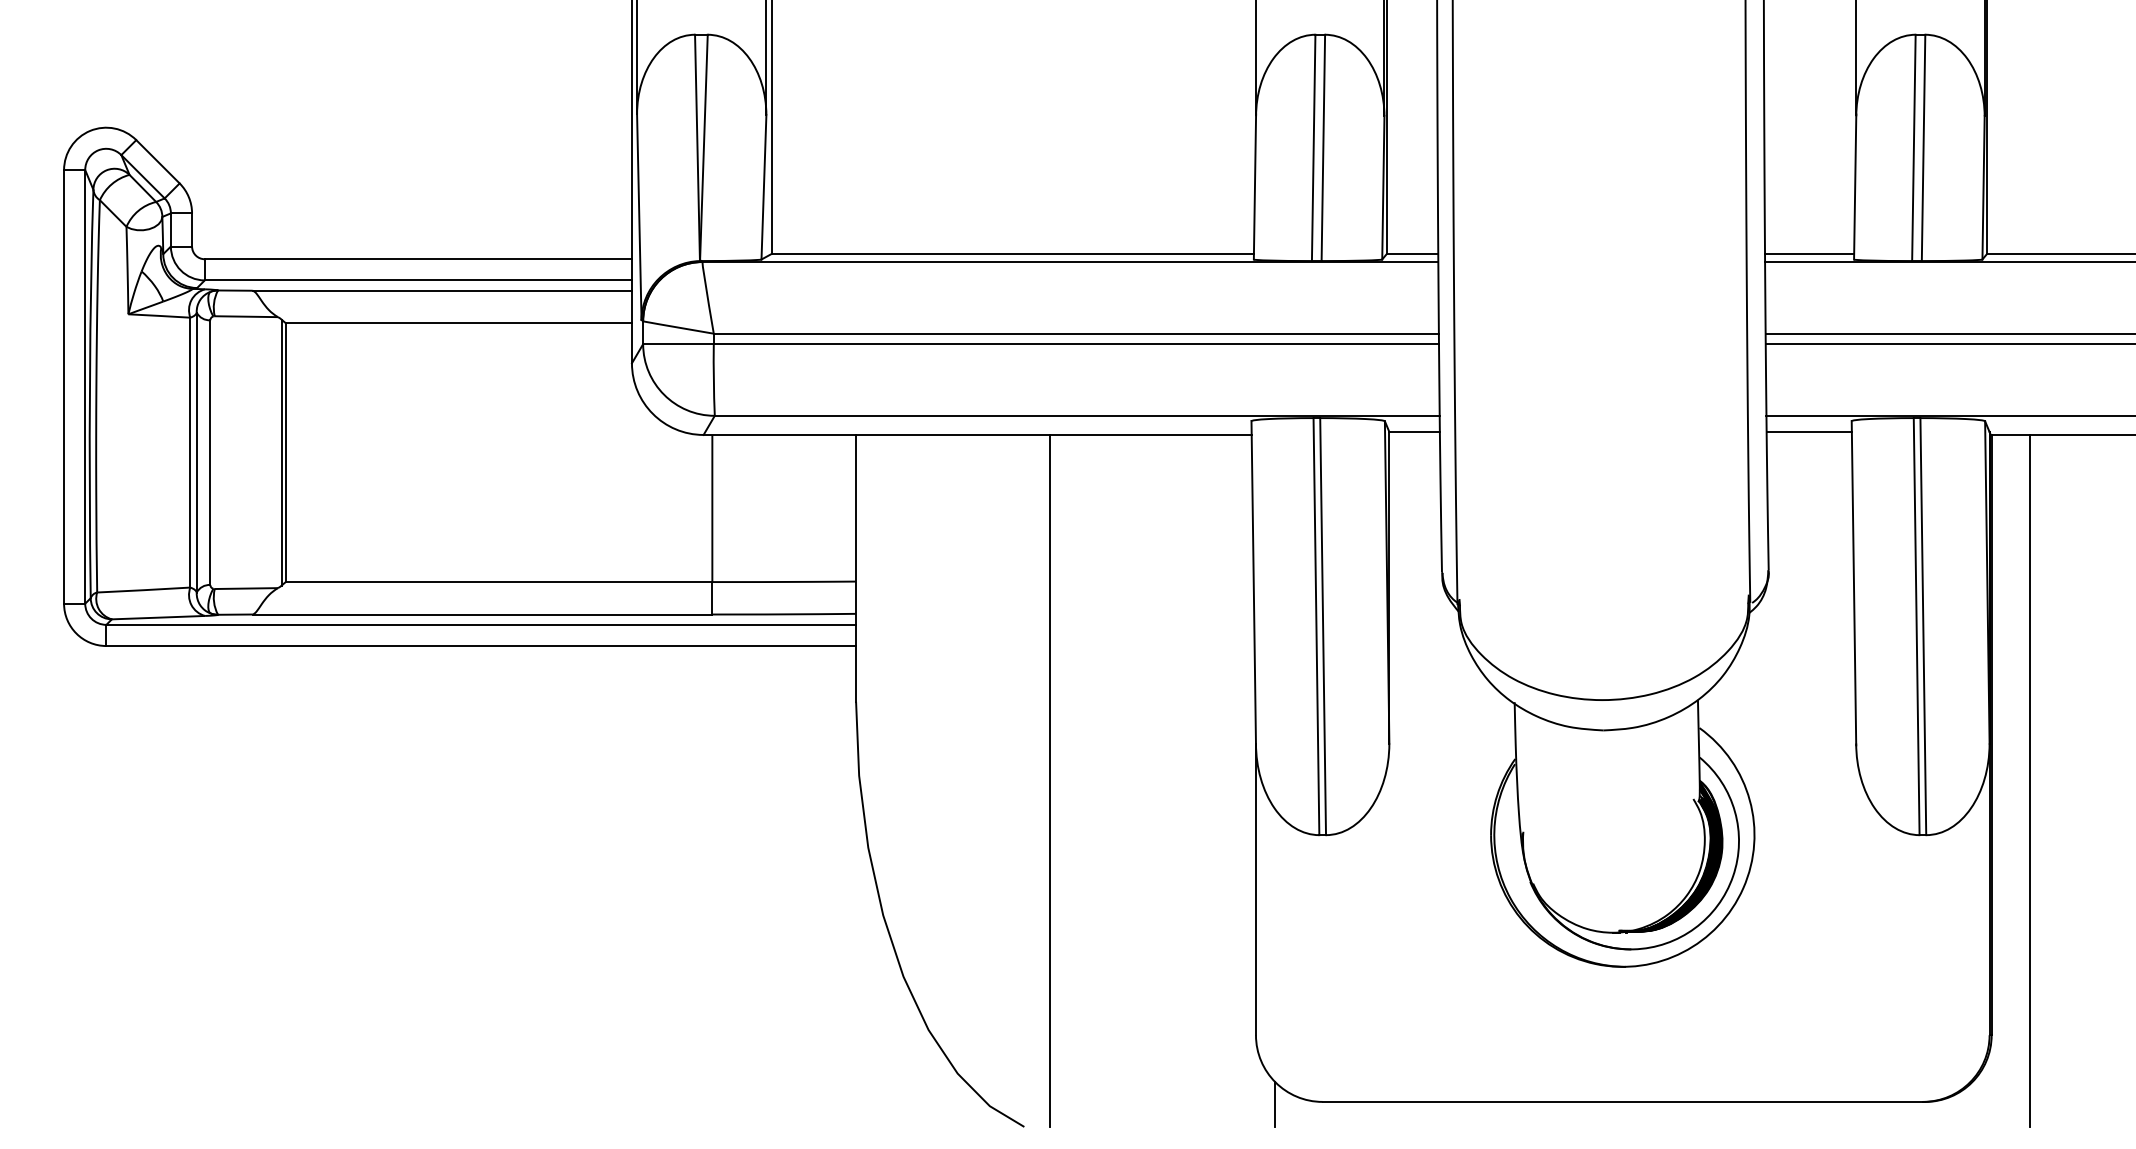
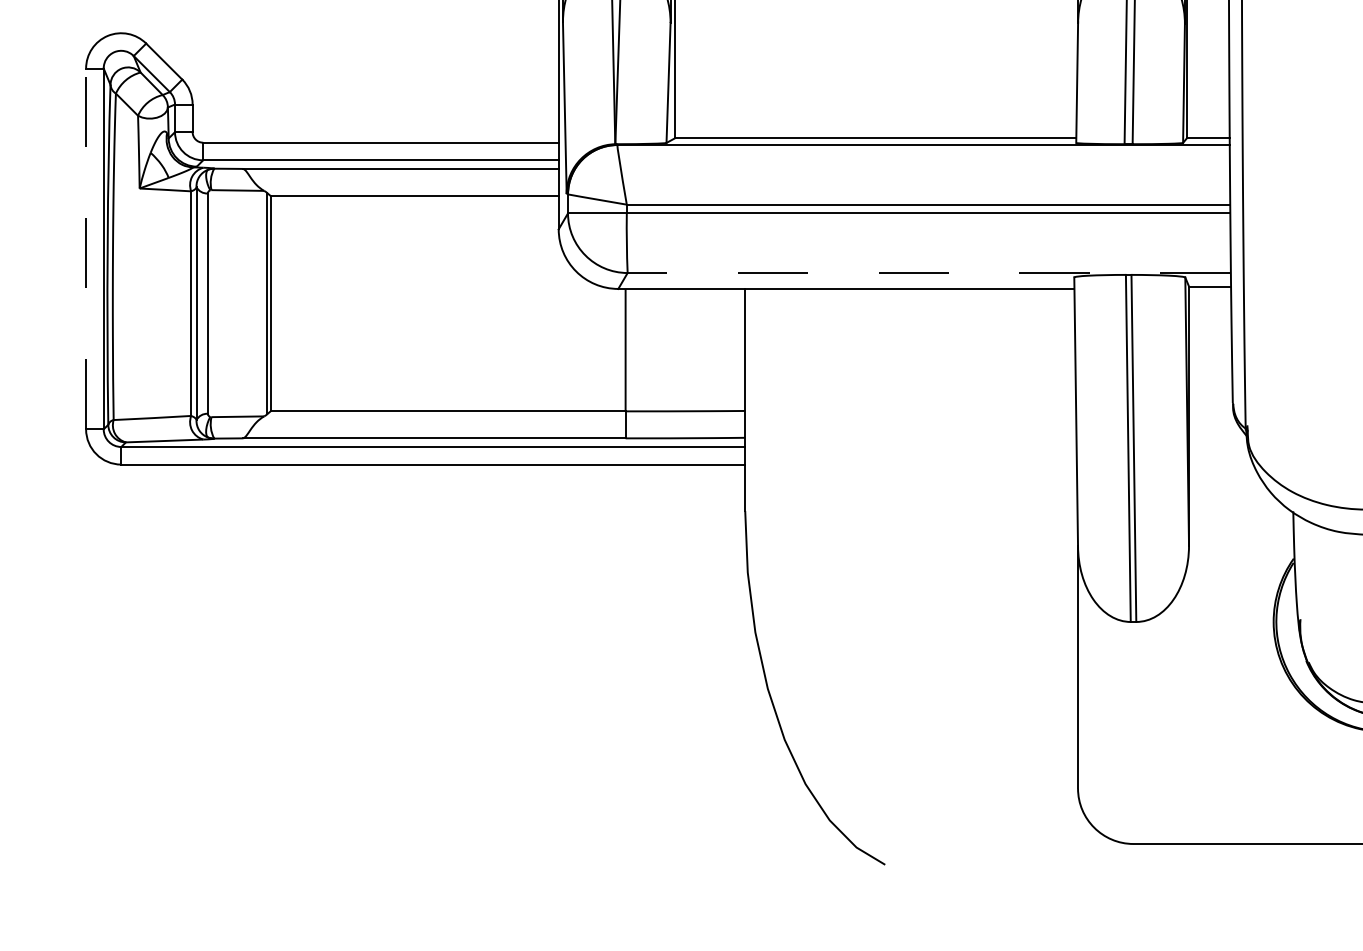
line: (64, 386) -> (86, 248), solid -> dashed
line: (1076, 415) -> (928, 272), solid -> dashed
line: (1050, 780) -> (907, 576), removed
line: (1274, 1103) -> (1093, 845), removed

